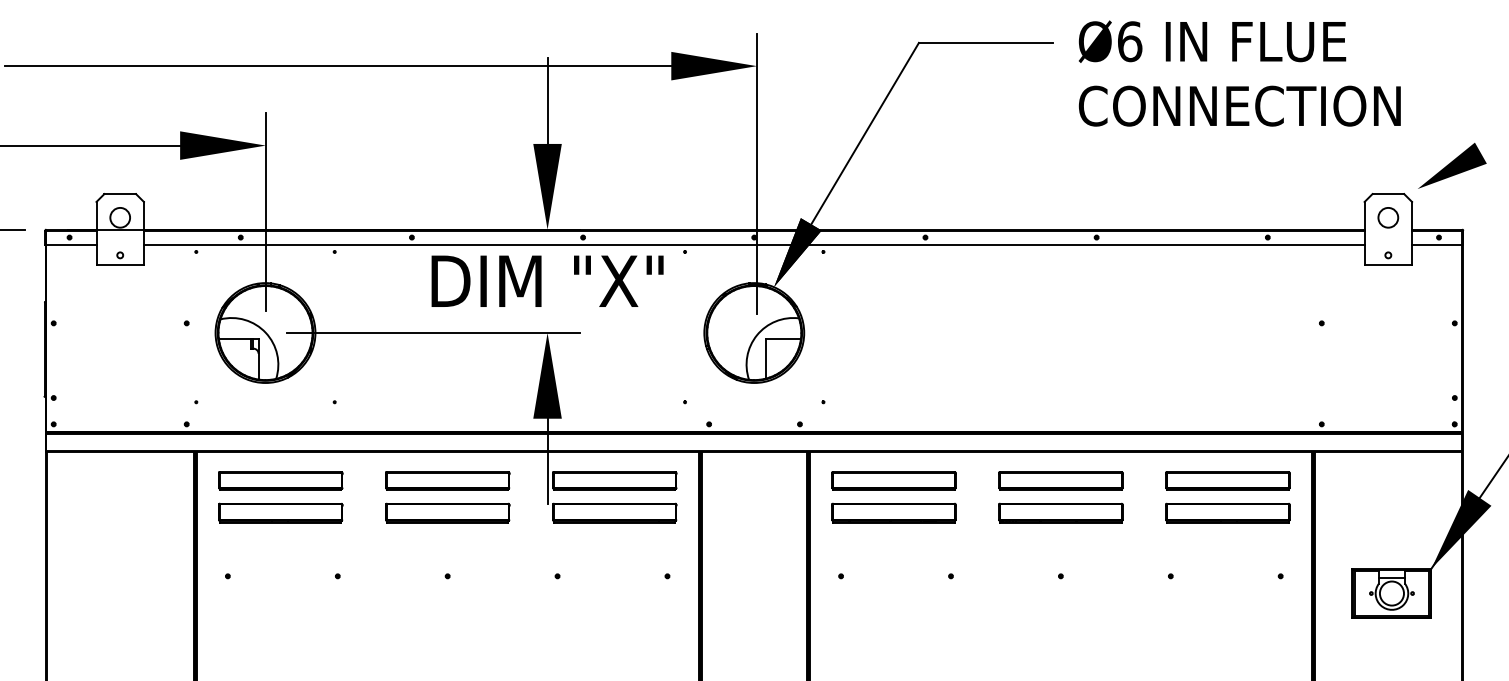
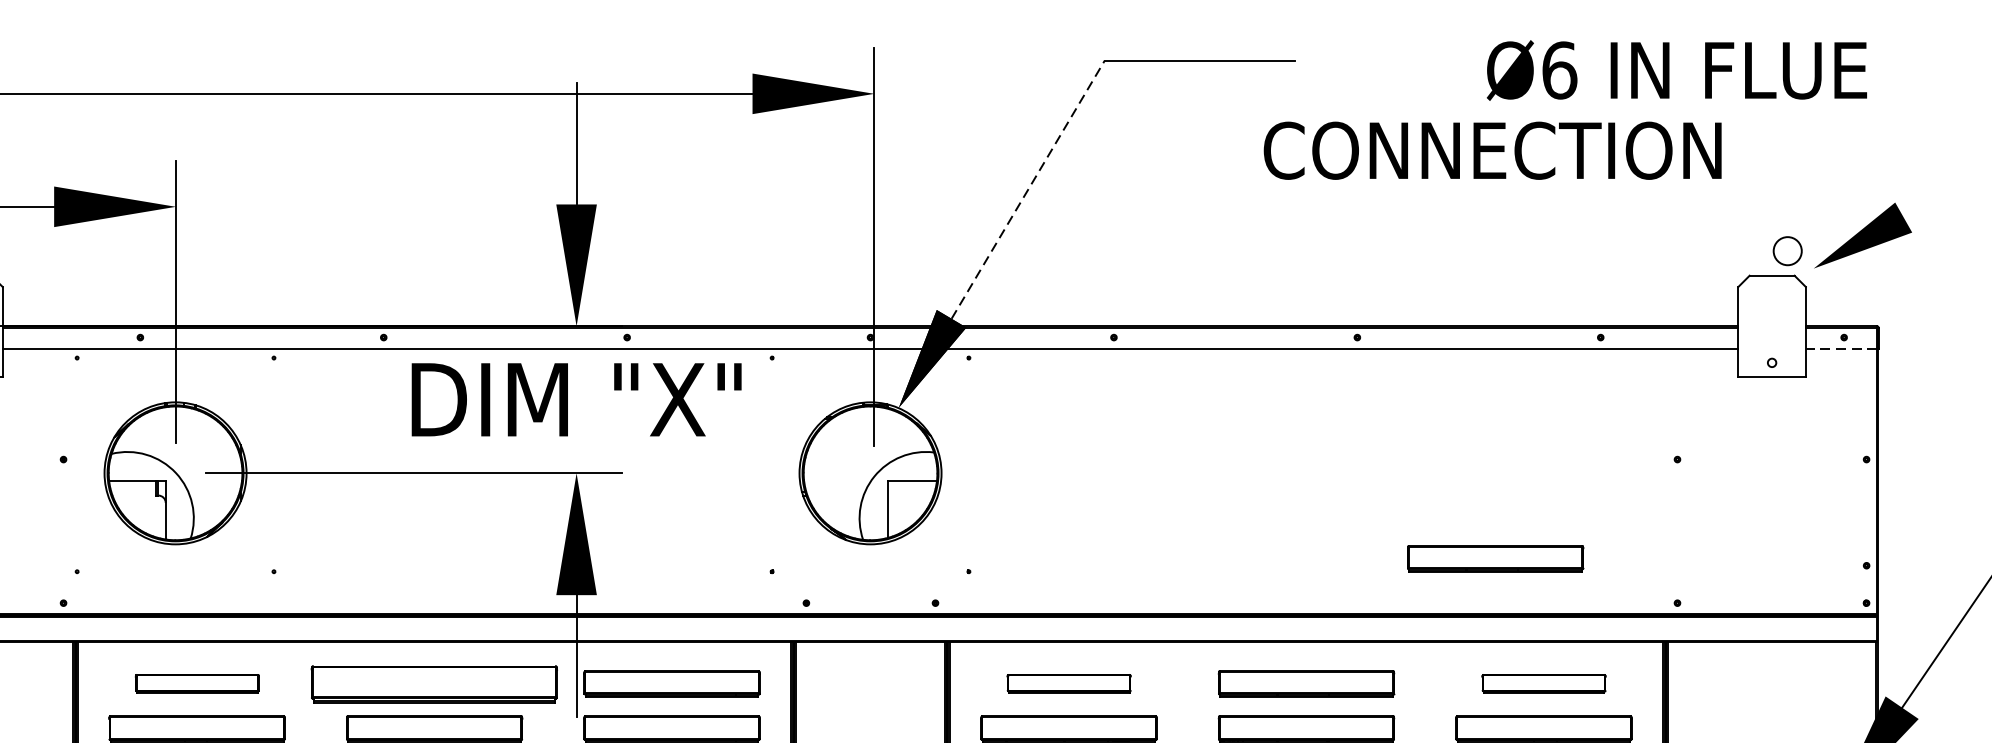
text: (1212, 41) -> (1677, 70), moved
text: (1239, 105) -> (1492, 149), moved
line: (865, 133) -> (1028, 189), solid -> dashed
circle: (1388, 217) -> (1787, 250), moved
line: (1436, 245) -> (1840, 348), solid -> dashed
part: (1193, 392) -> (1495, 557), added
part: (280, 480) -> (196, 683), size x0.7
part: (447, 480) -> (434, 683), size x1.4
part: (893, 480) -> (1068, 683), size x0.7
part: (1227, 480) -> (1543, 683), size x0.7

